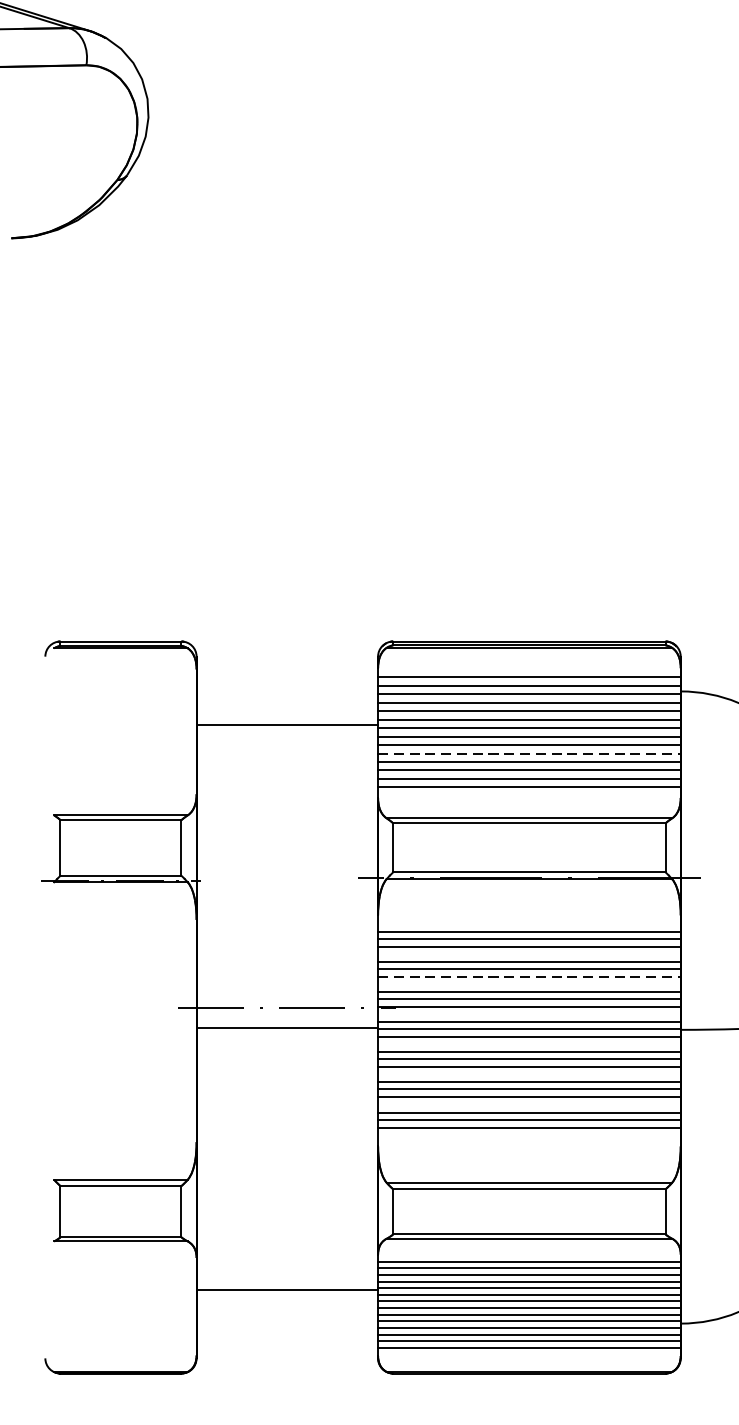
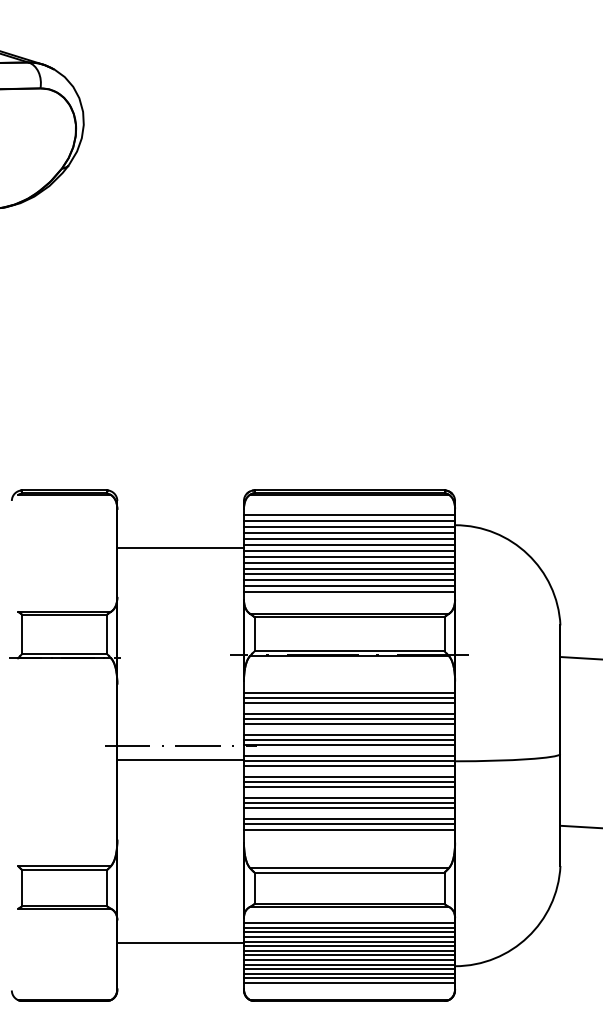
line: (529, 753) -> (349, 568), dashed -> solid
line: (529, 977) -> (349, 724), dashed -> solid

